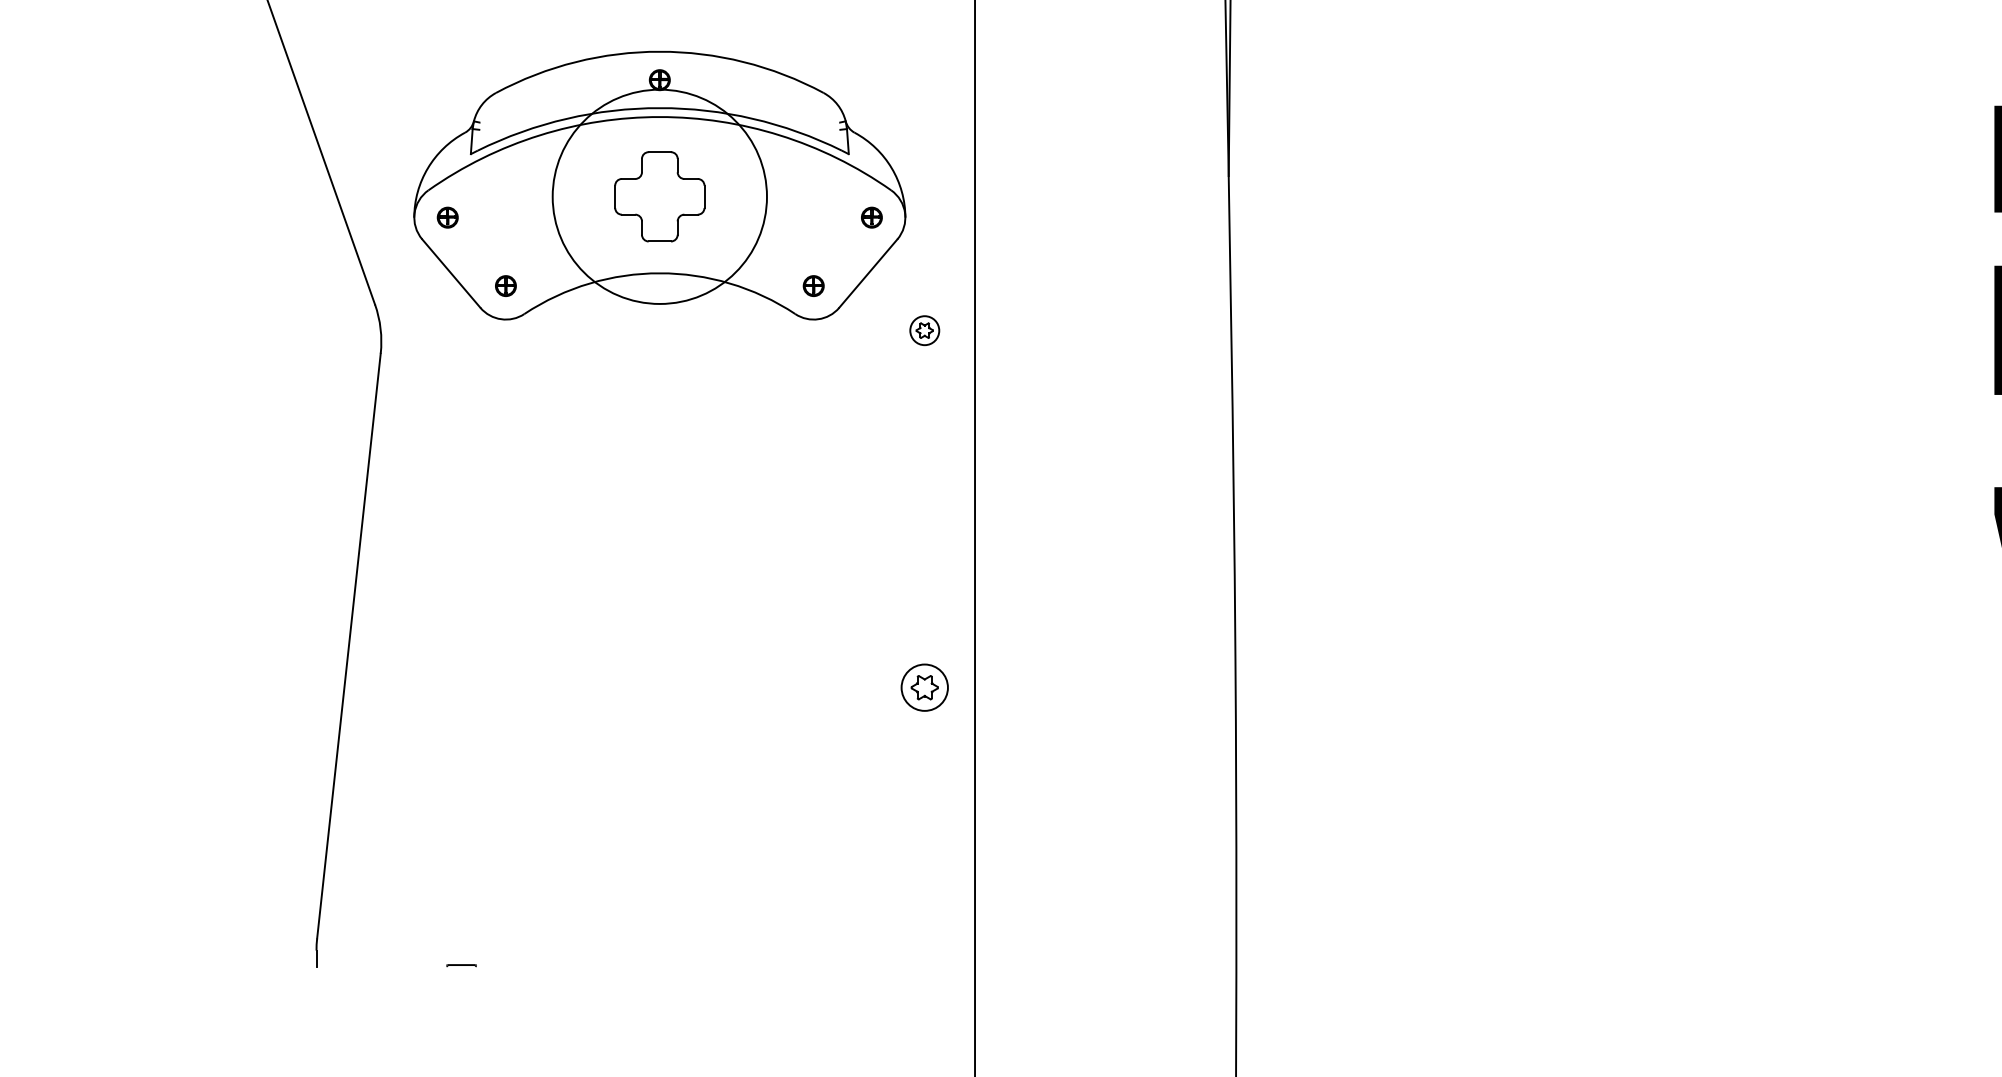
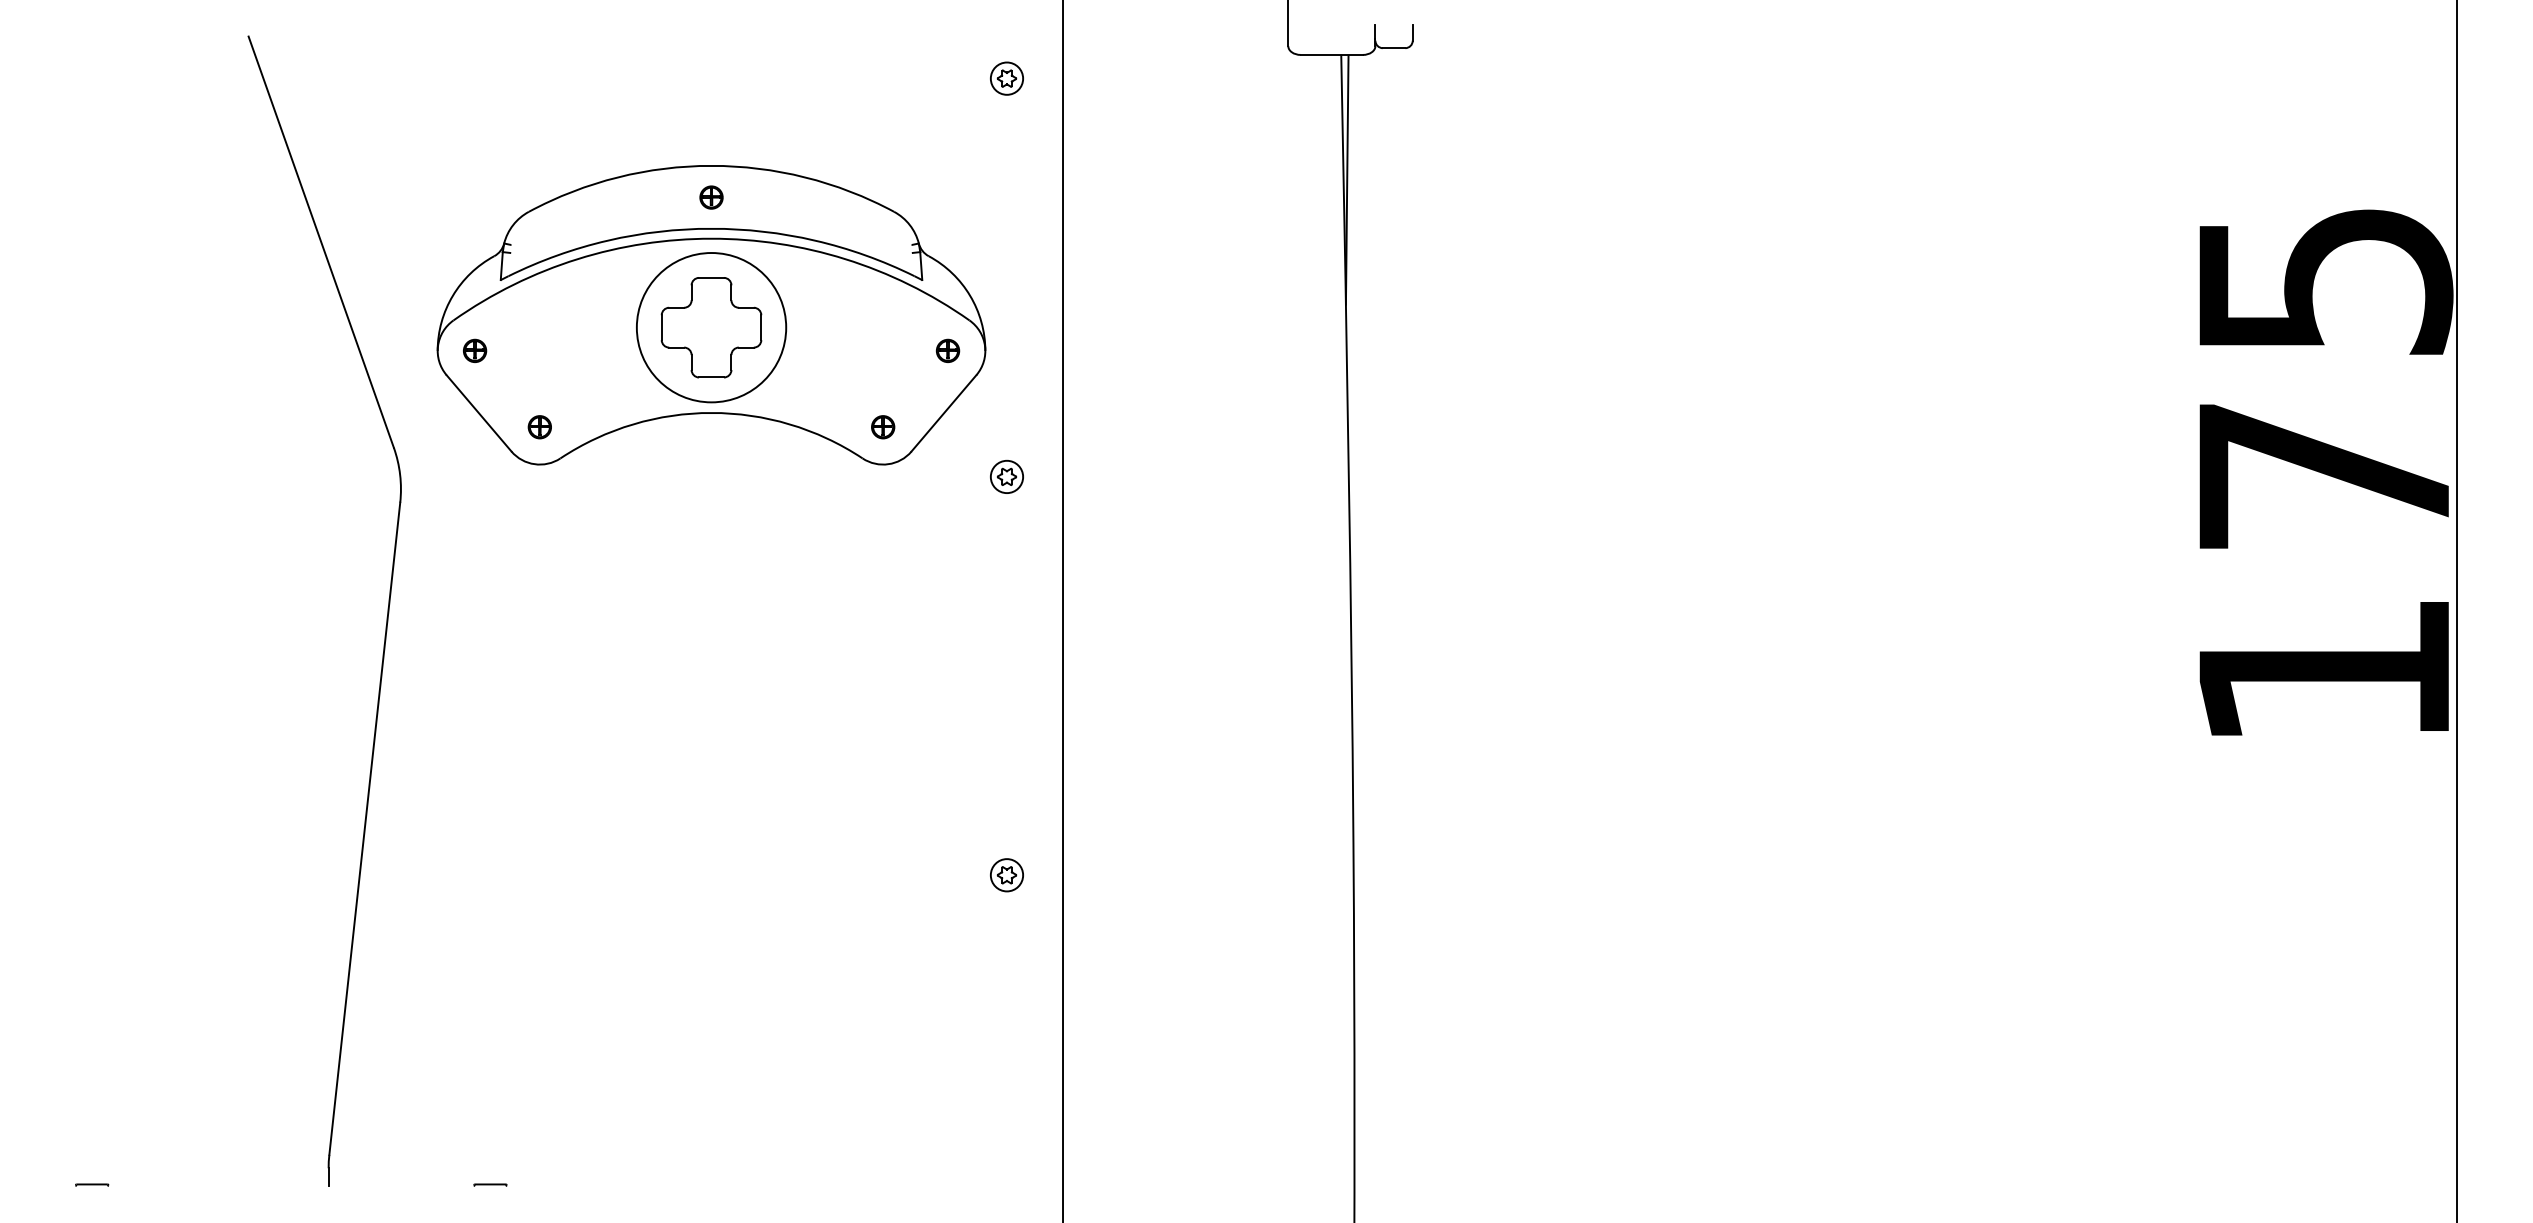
circle: (659, 196) -> (711, 327), size x0.62
part: (924, 688) -> (1006, 875), size x0.62
line: (104, 965) -> (92, 1184), added

